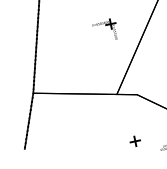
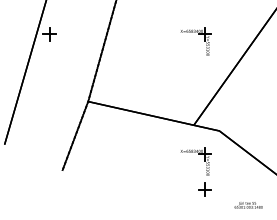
part: (125, 115) -> (198, 154), added

